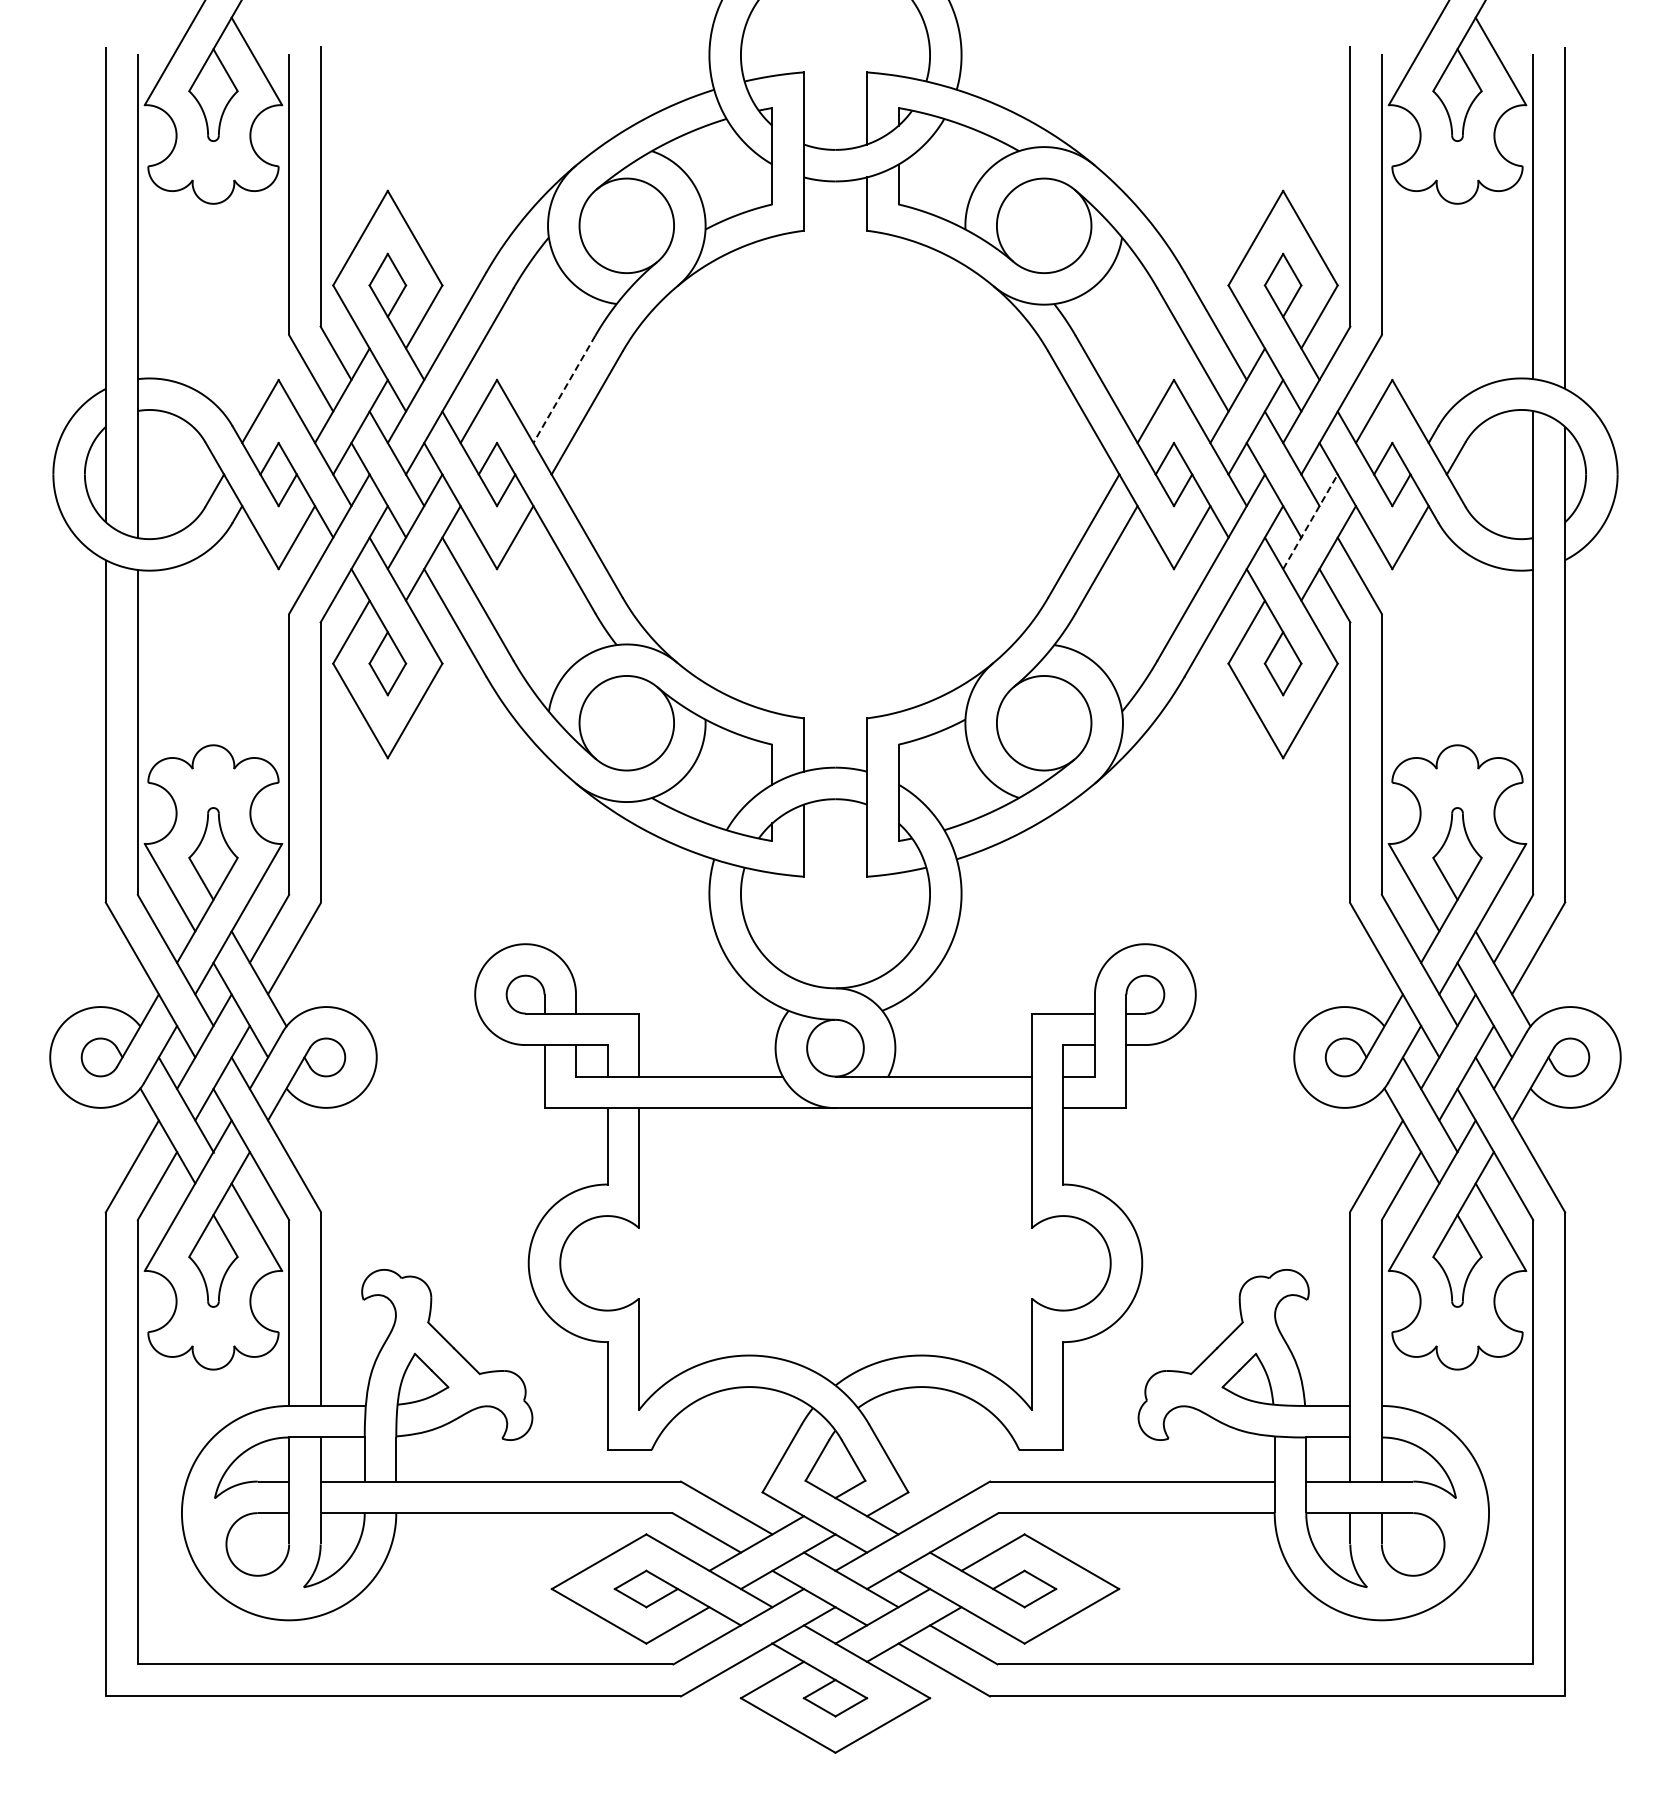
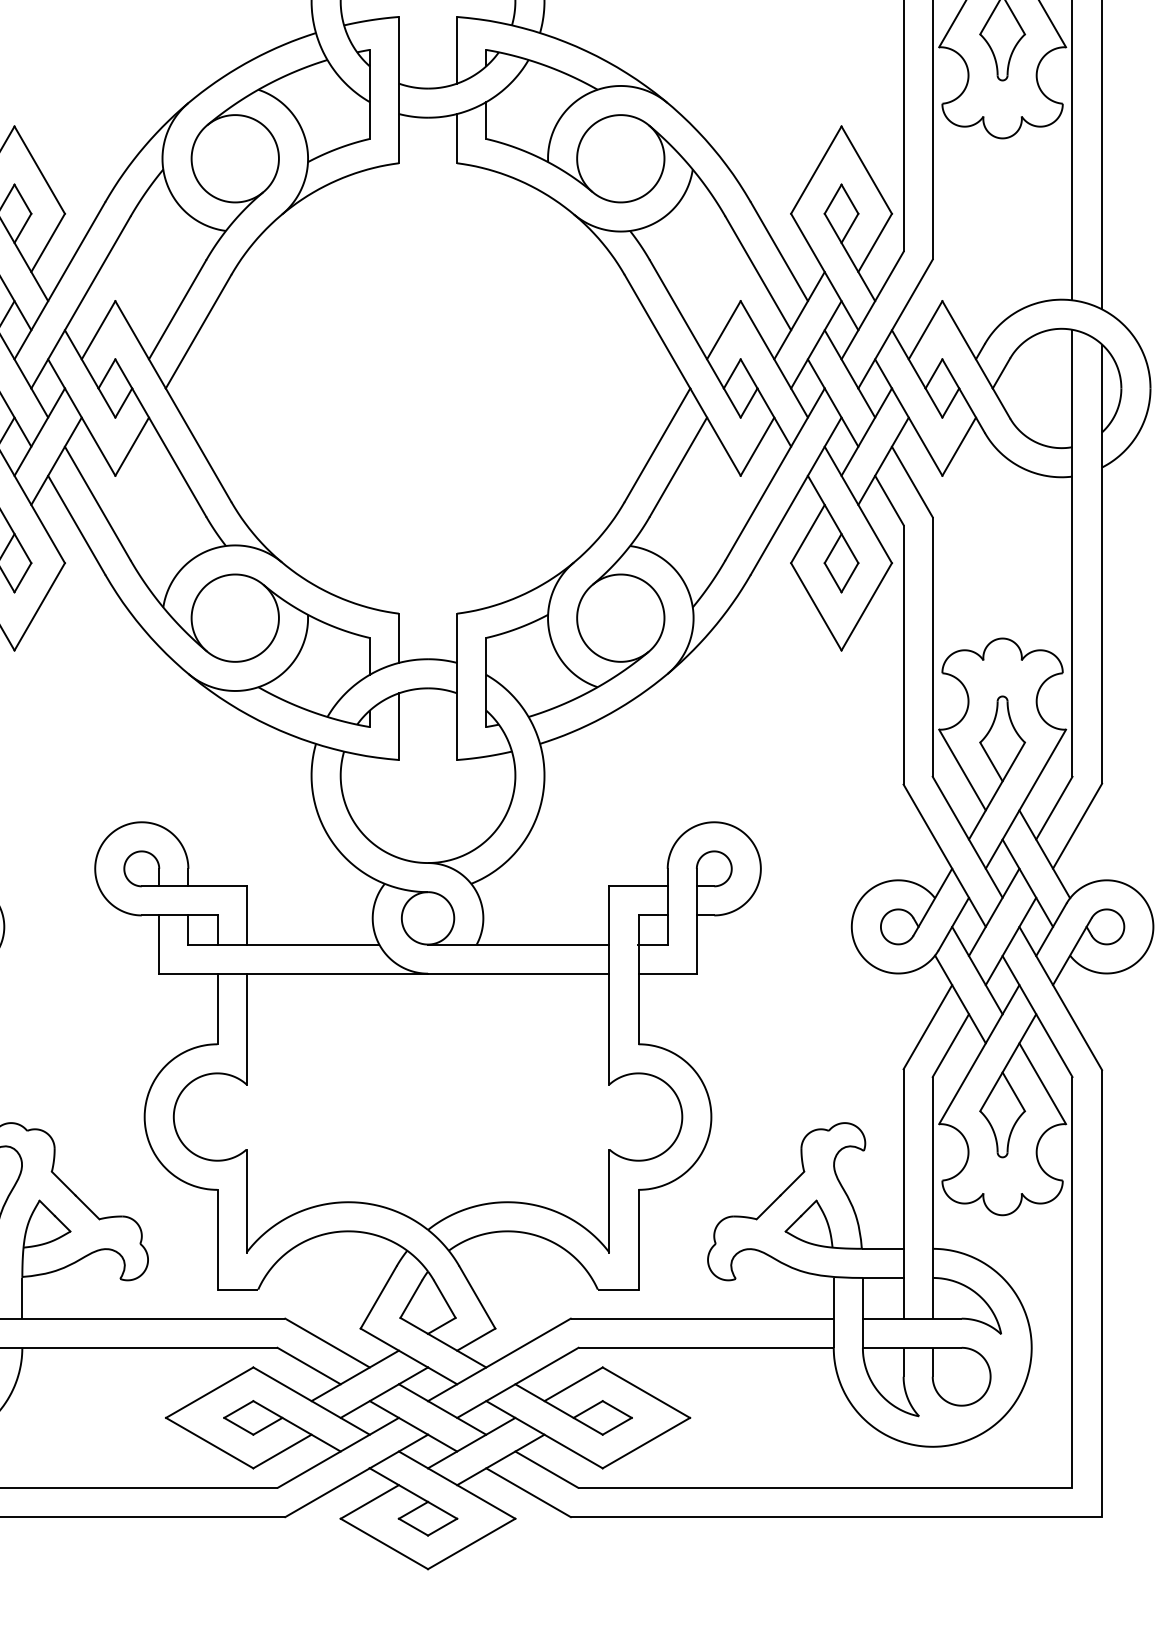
line: (564, 389) -> (177, 309), dashed -> solid
line: (1310, 521) -> (866, 431), dashed -> solid

